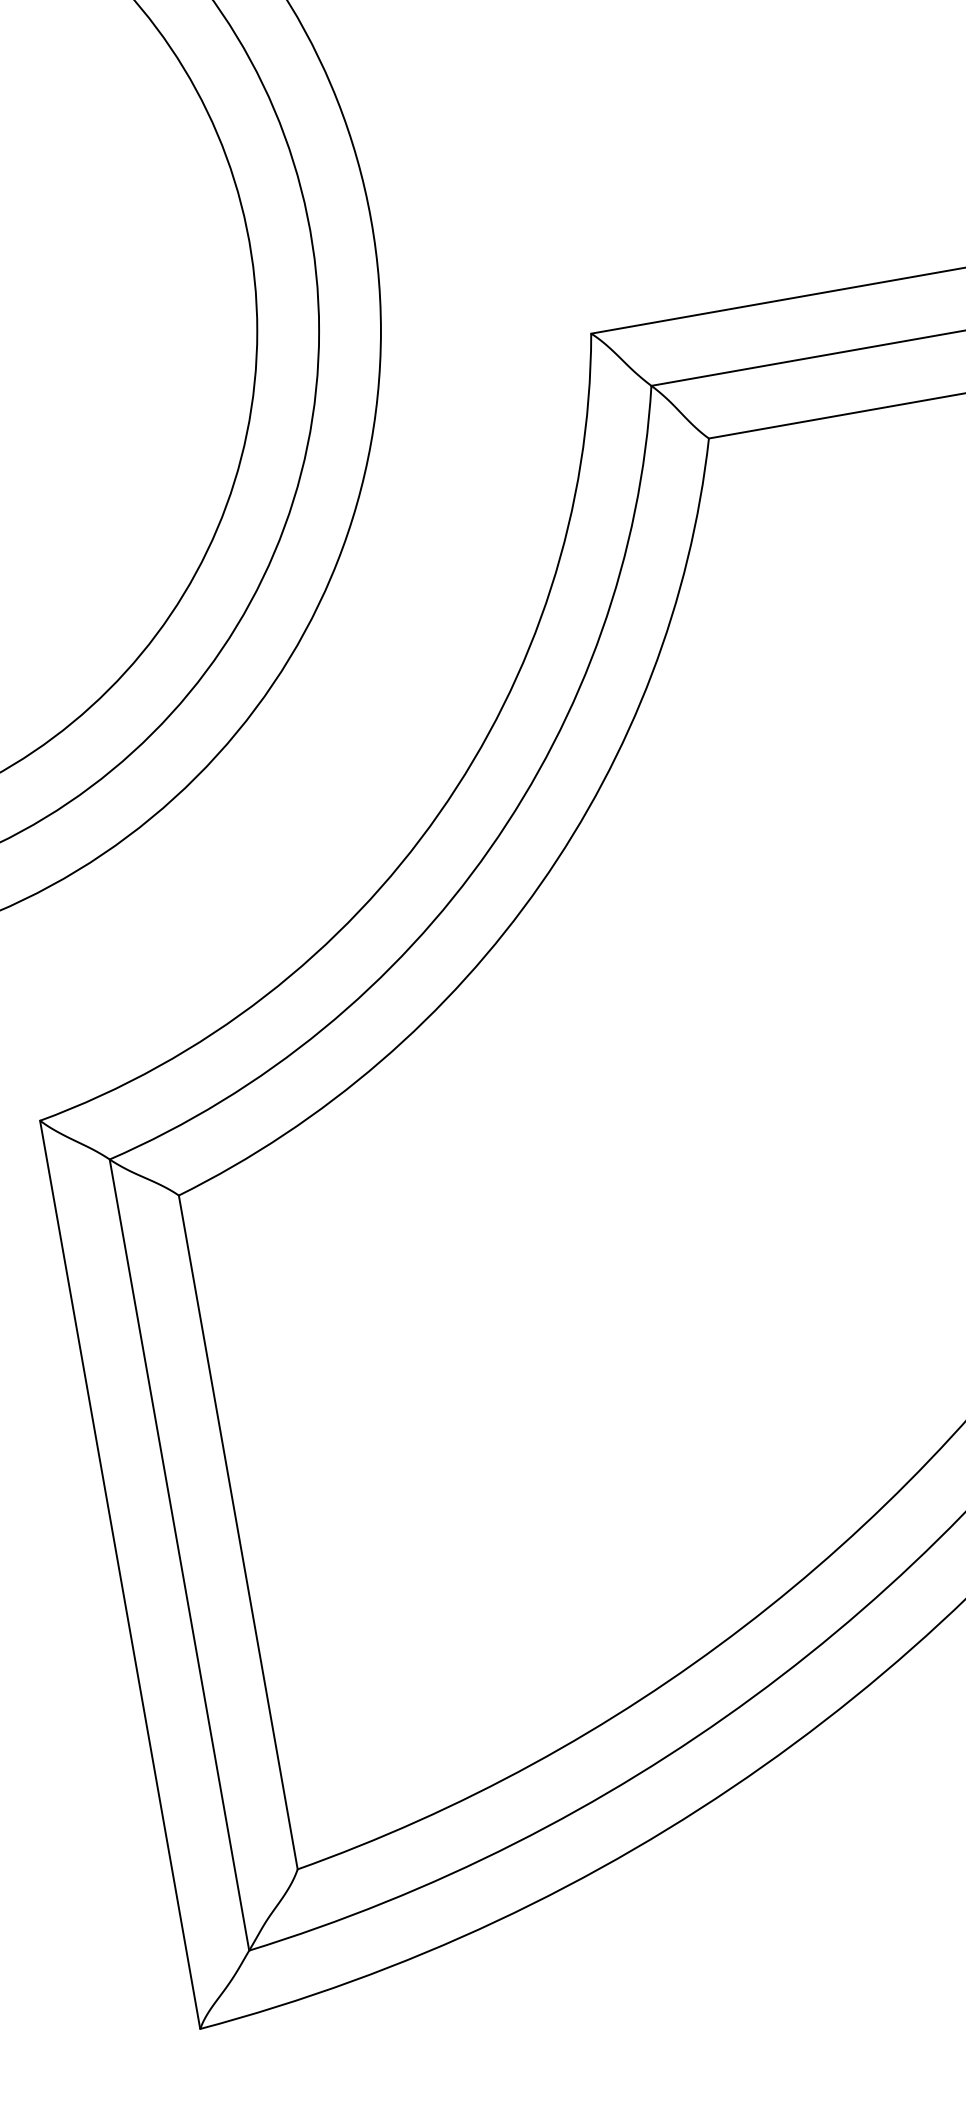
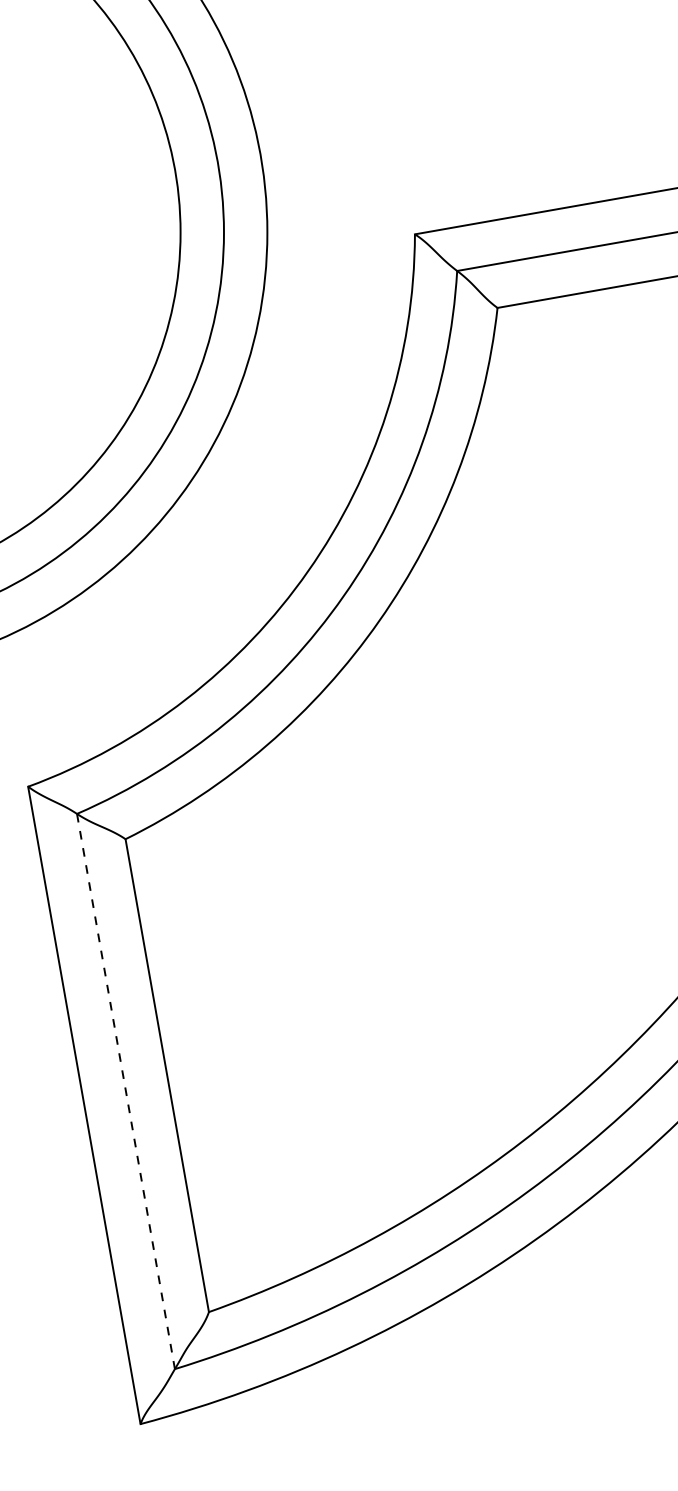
line: (179, 1555) -> (126, 1091), solid -> dashed

